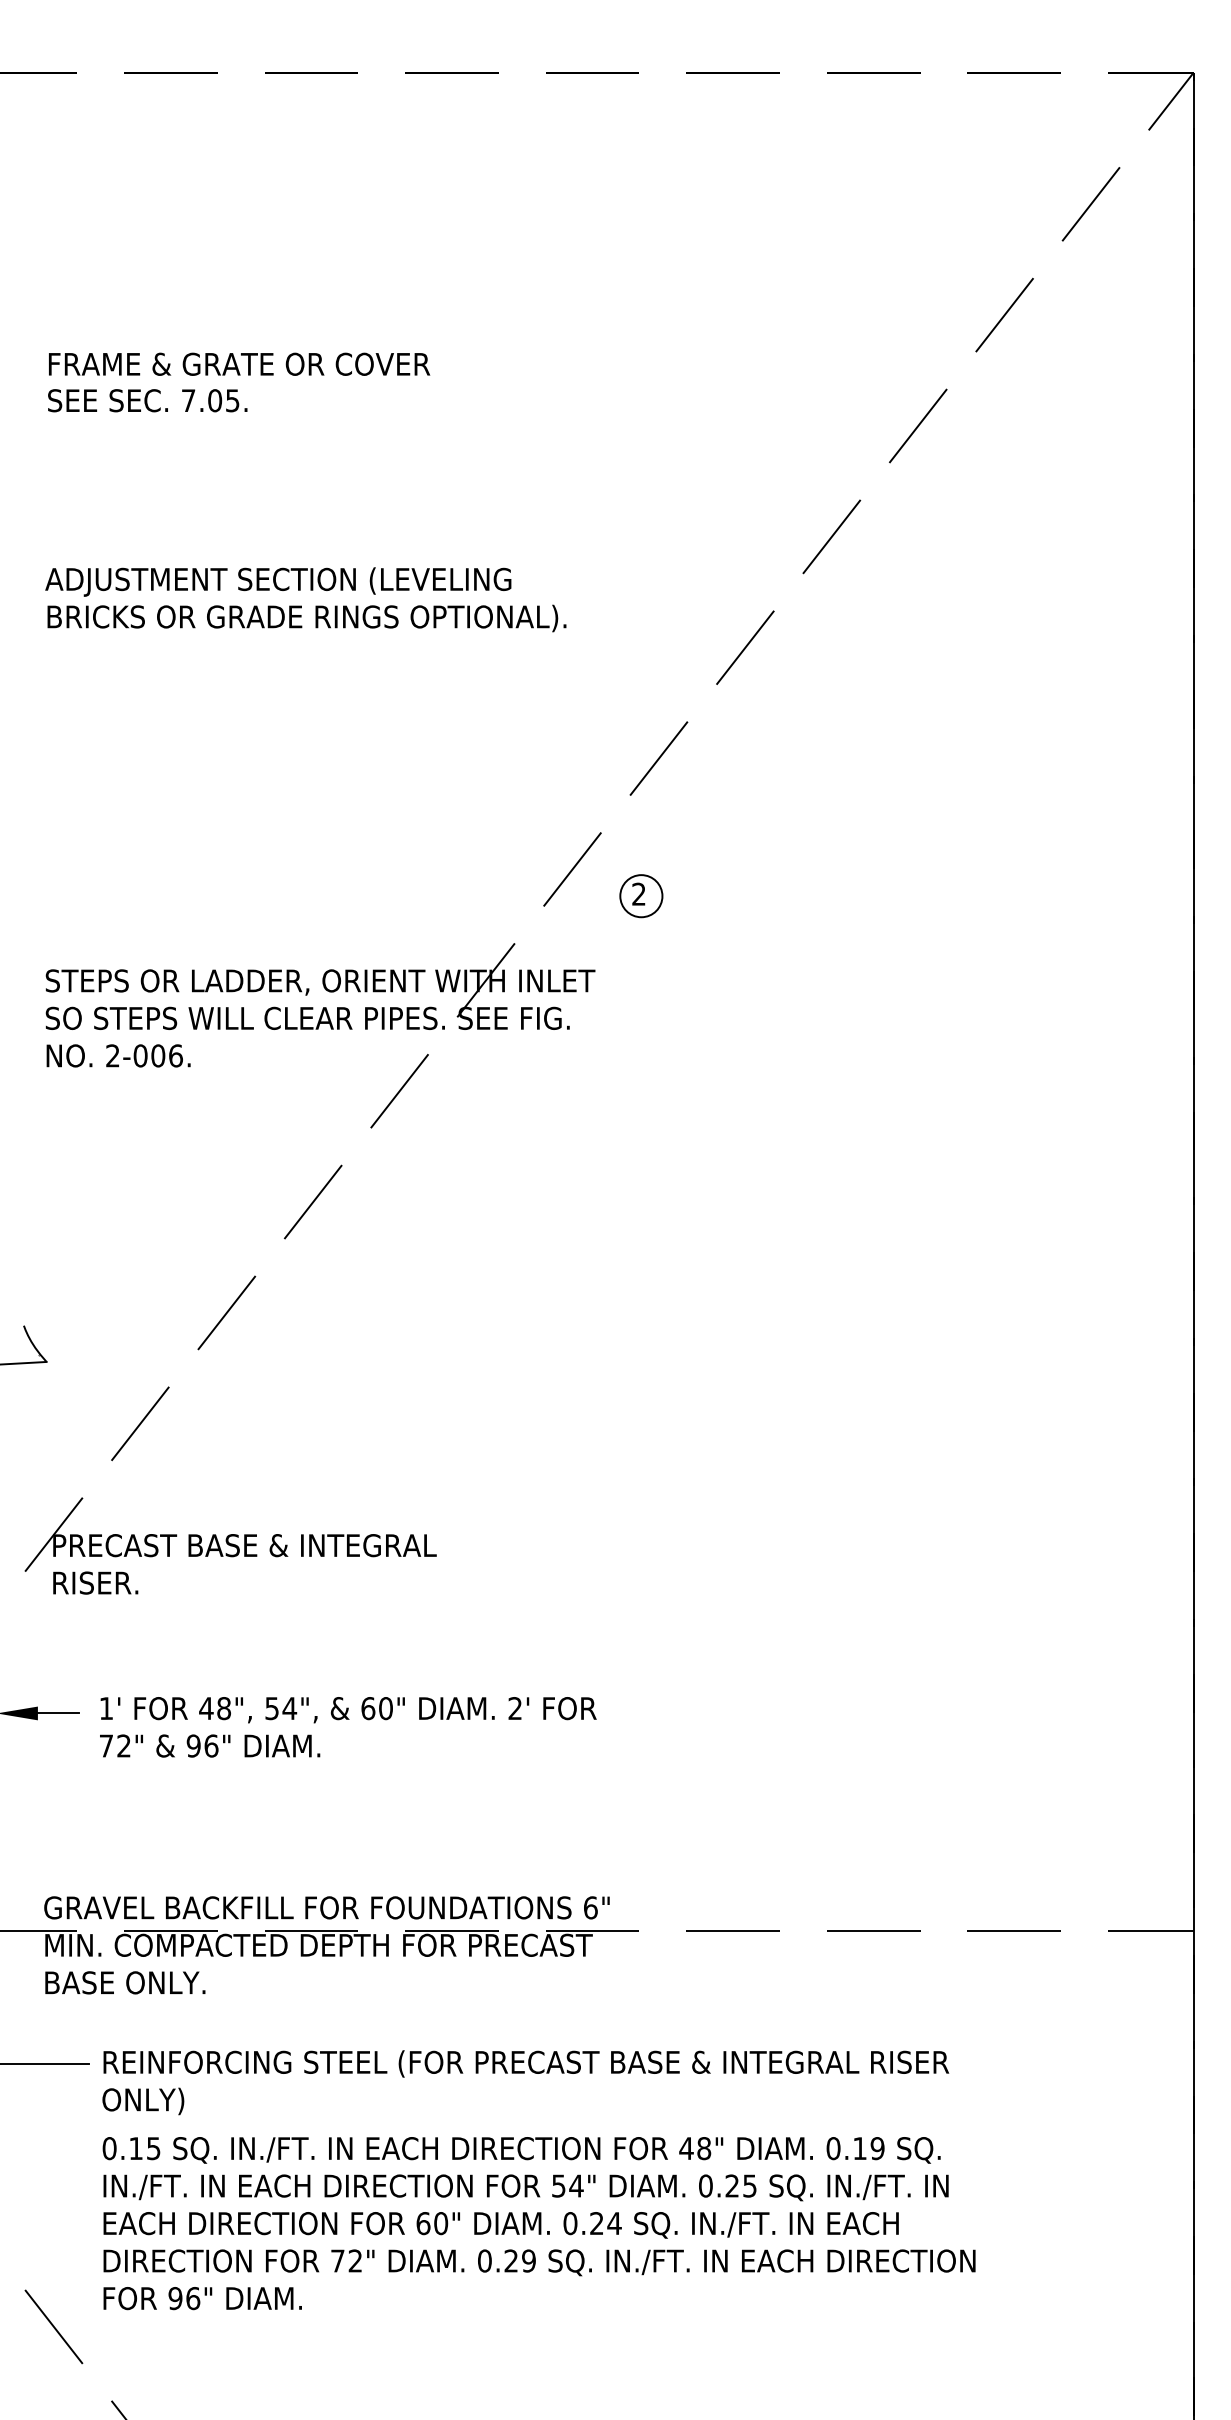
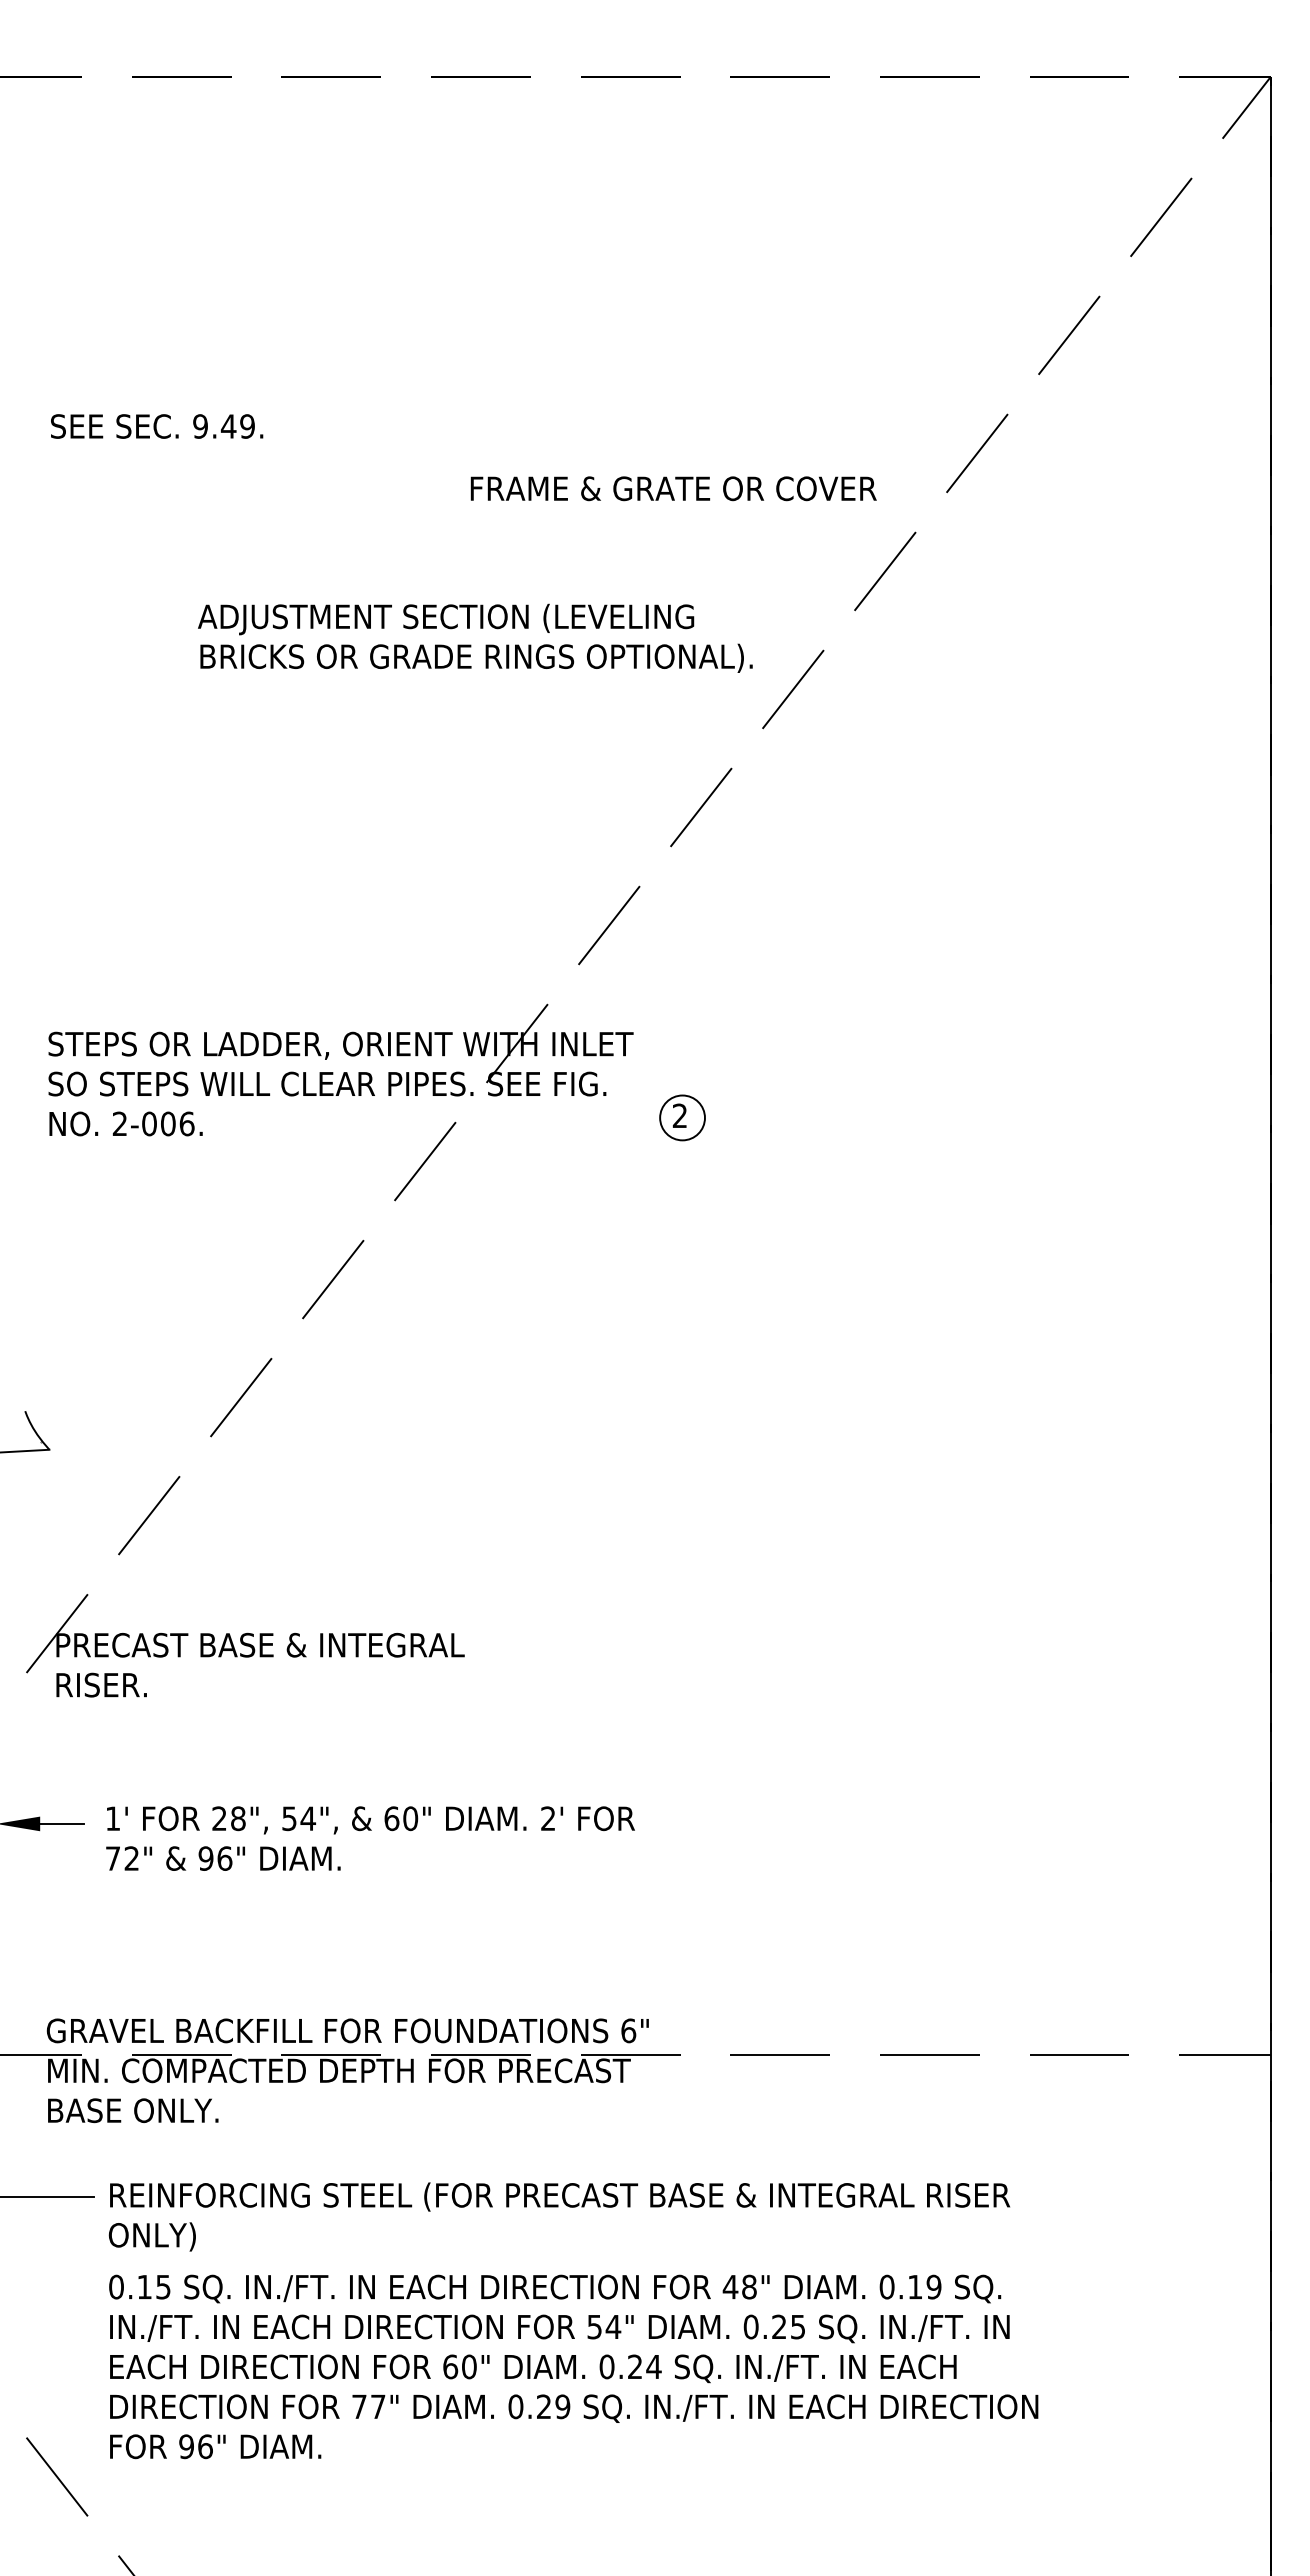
text: (239, 364) -> (673, 488), moved
text: (210, 400) -> (223, 426), 7.05. -> 9.49.
text: (305, 598) -> (475, 637), moved
part: (641, 895) -> (682, 1117), moved
text: (206, 1708) -> (219, 1818), 48", -> 28",
text: (355, 2260) -> (378, 2406), 72" -> 77"

